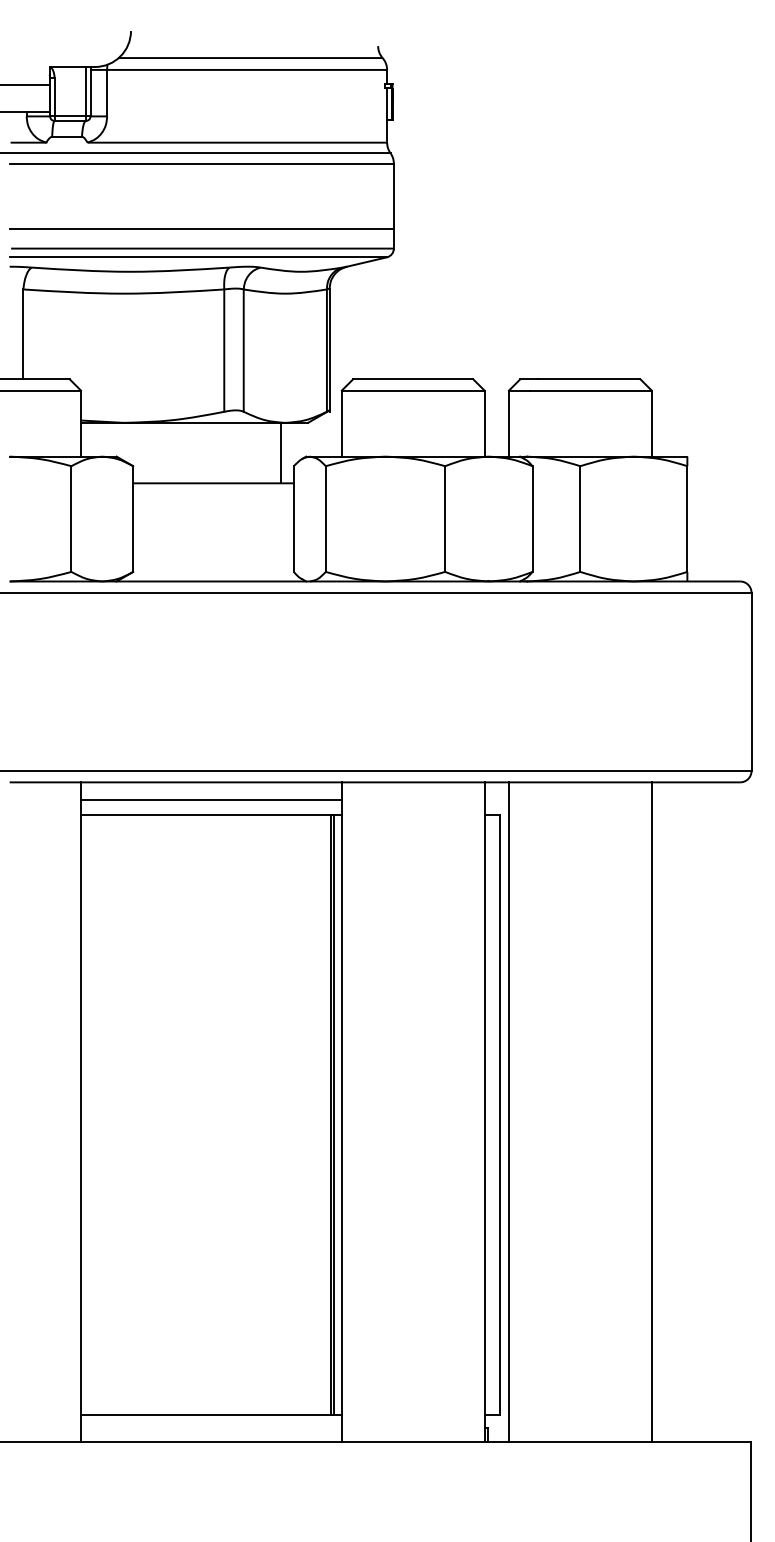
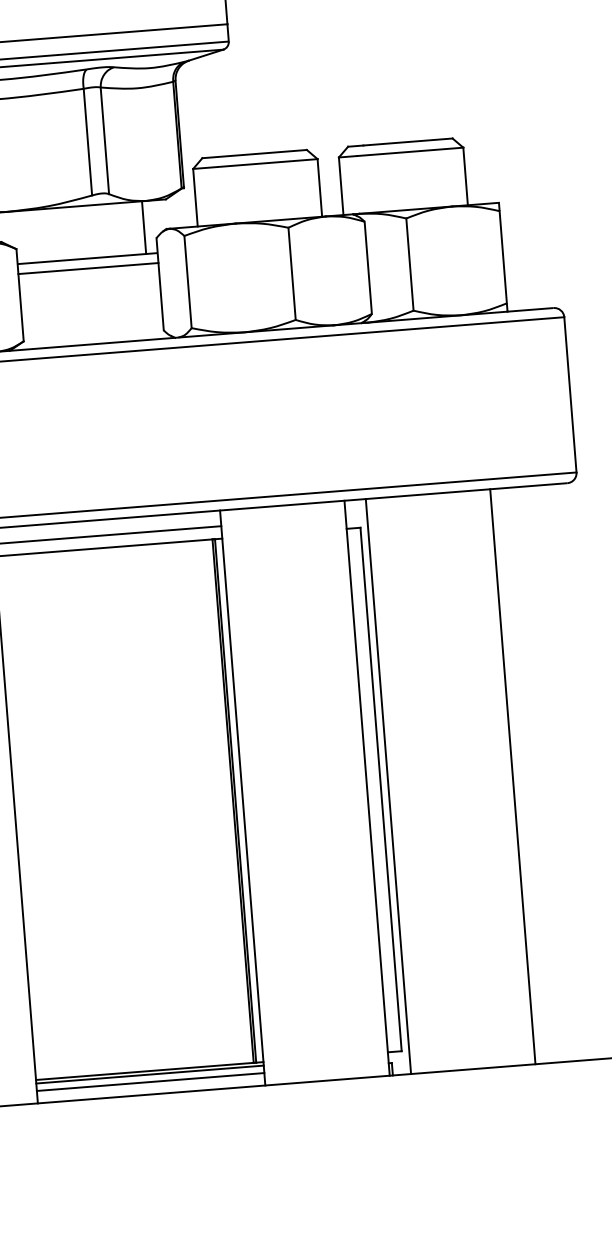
line: (213, 494) -> (88, 268), added
line: (211, 1419) -> (150, 1074), added
line: (211, 1427) -> (150, 1081), added

